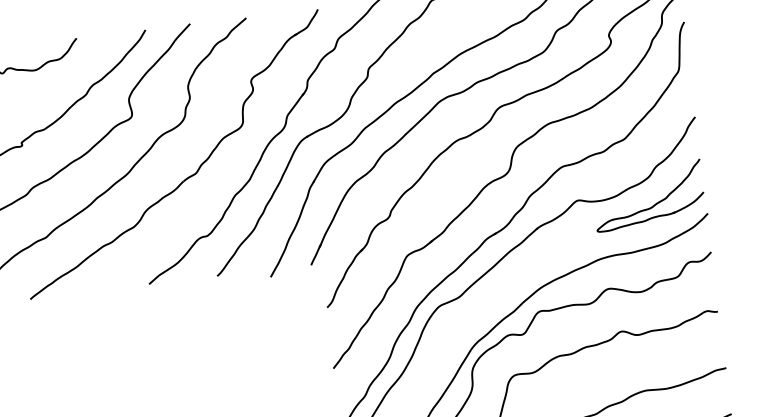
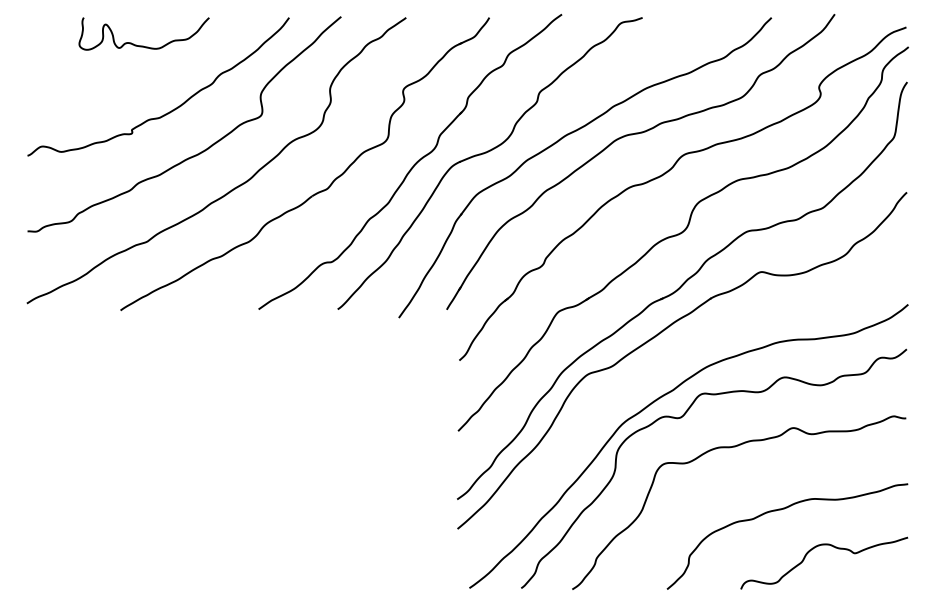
part: (654, 204) -> (848, 286), removed

